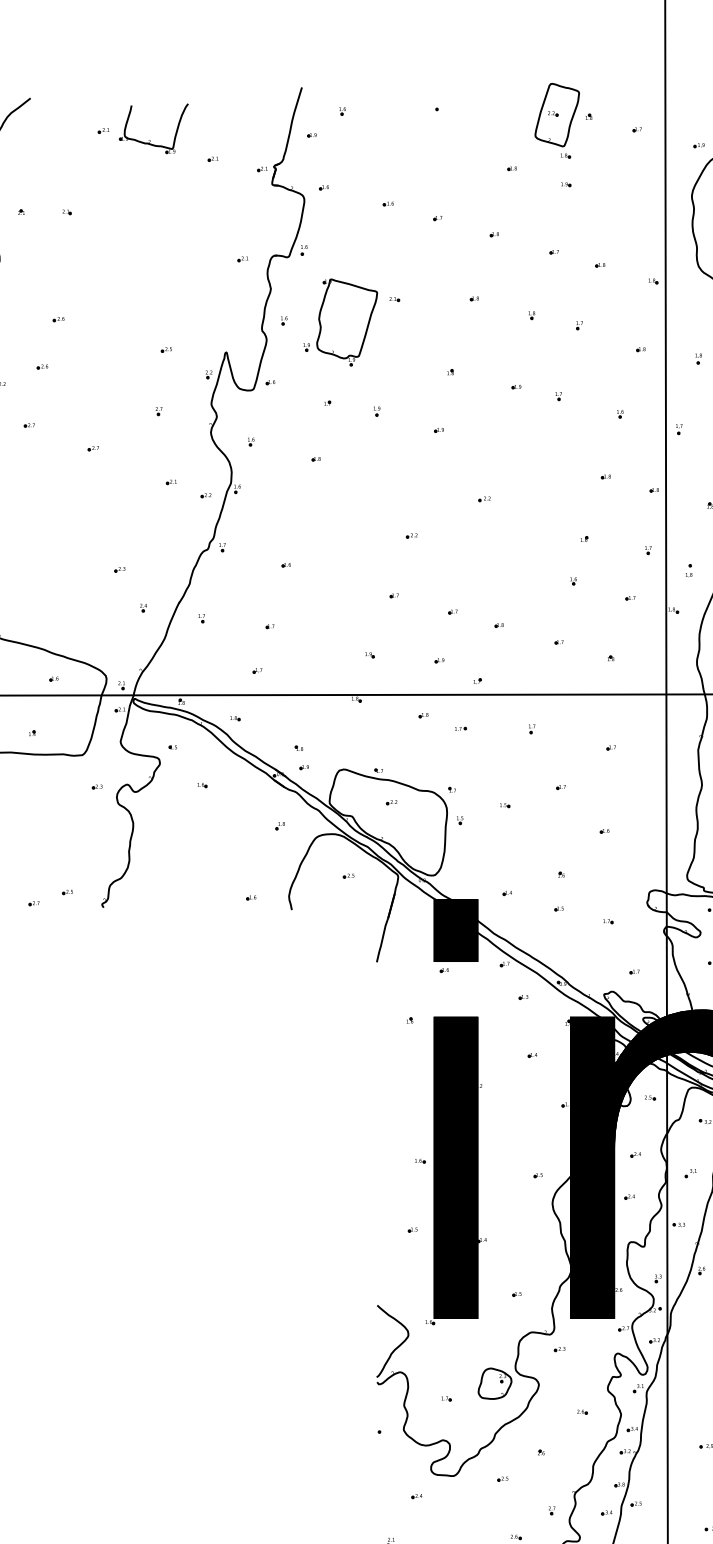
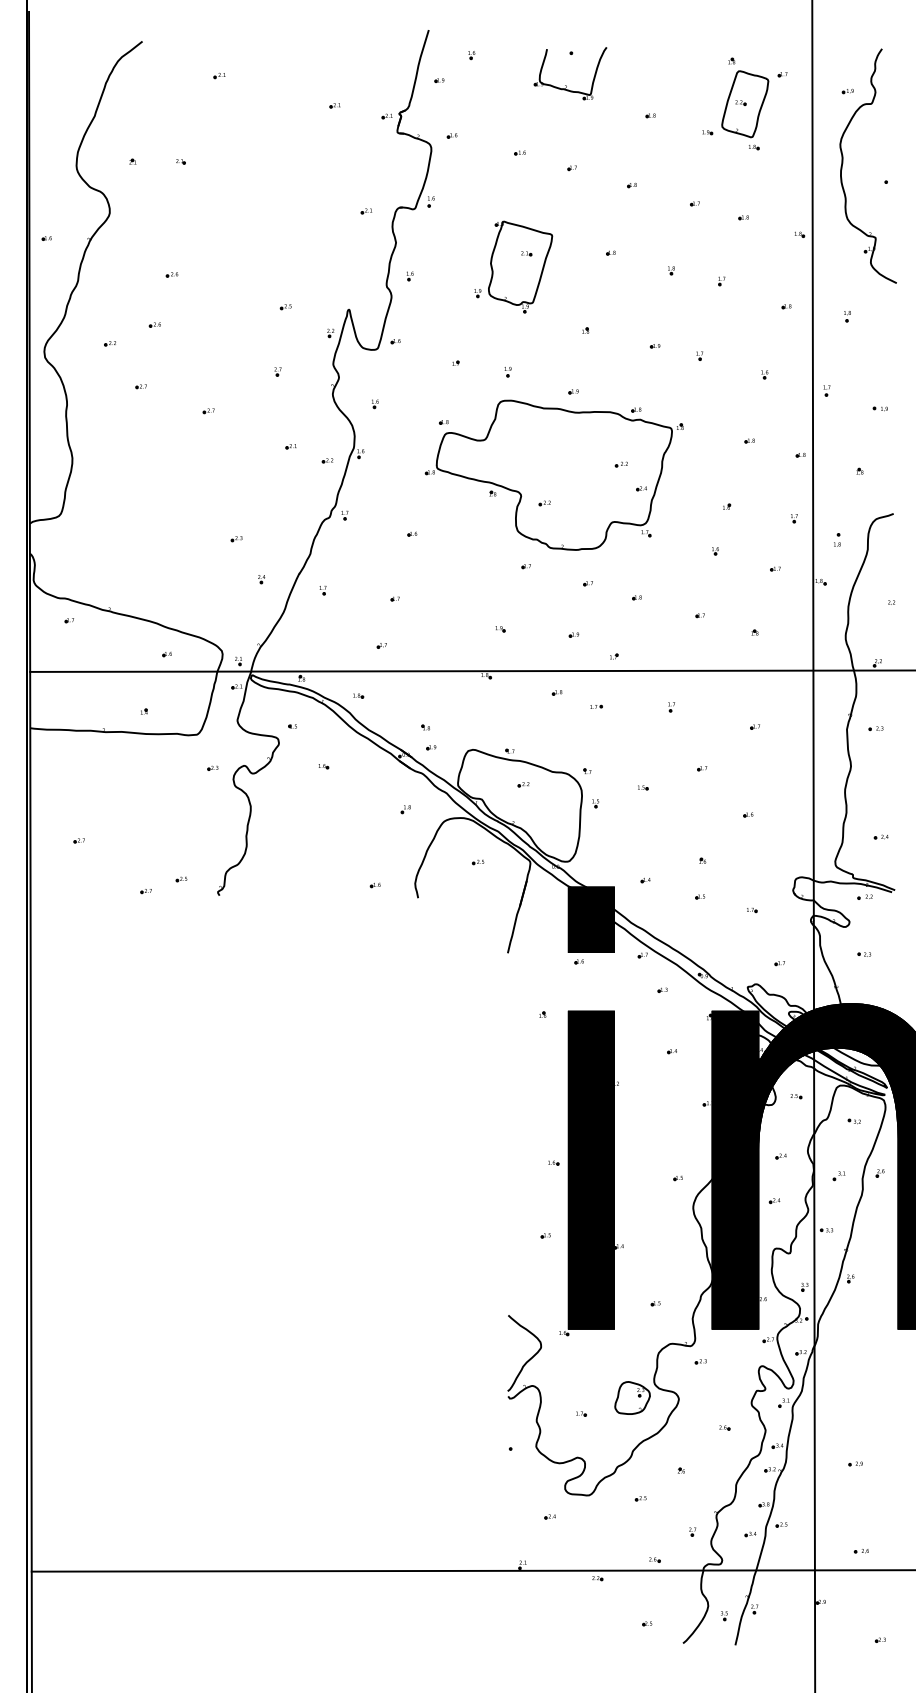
part: (557, 121) -> (745, 110), moved
part: (150, 139) -> (566, 85), moved
part: (340, 321) -> (513, 266), moved
part: (420, 508) -> (553, 474), added

